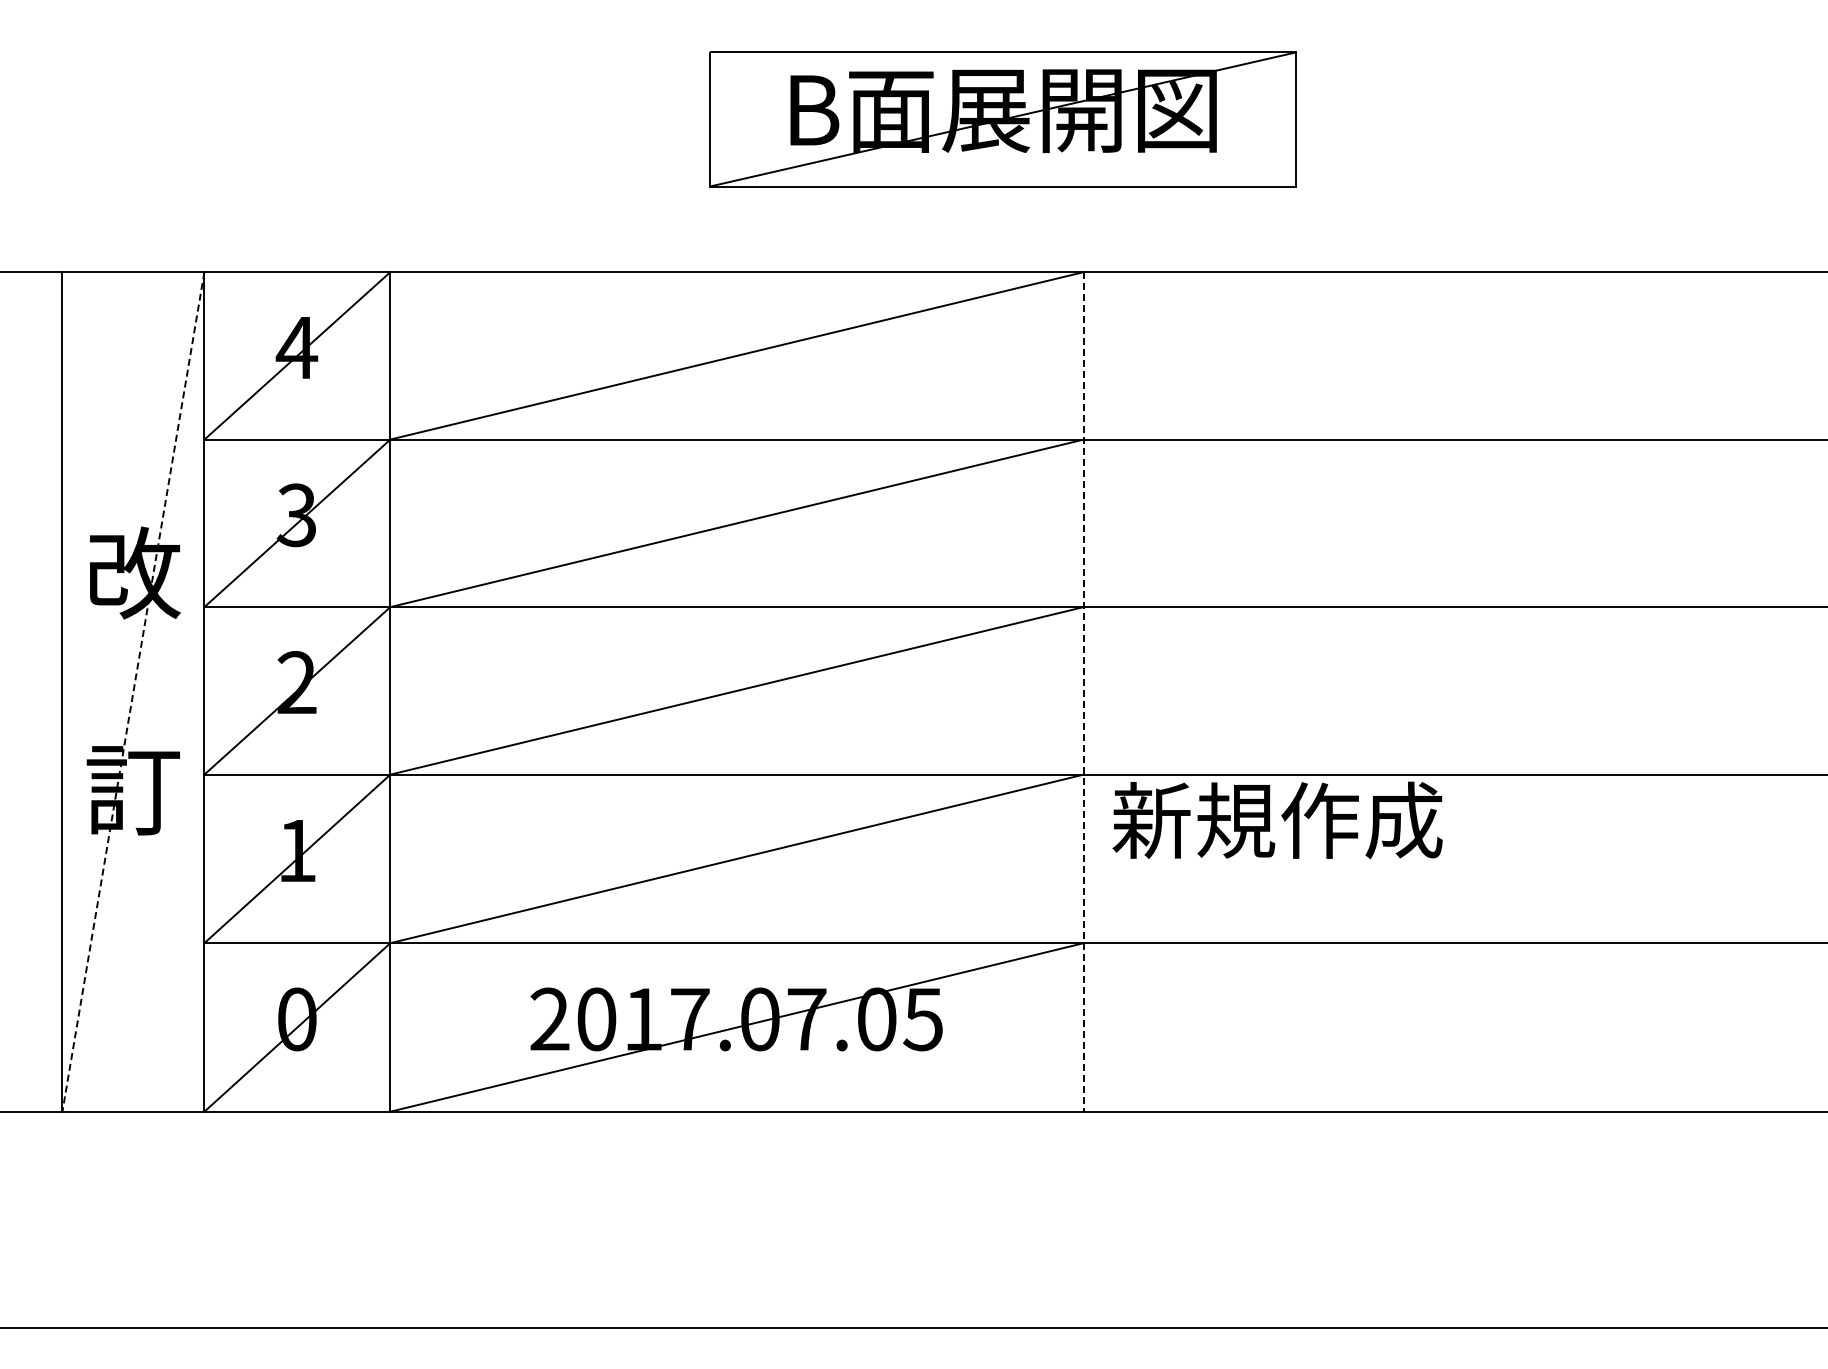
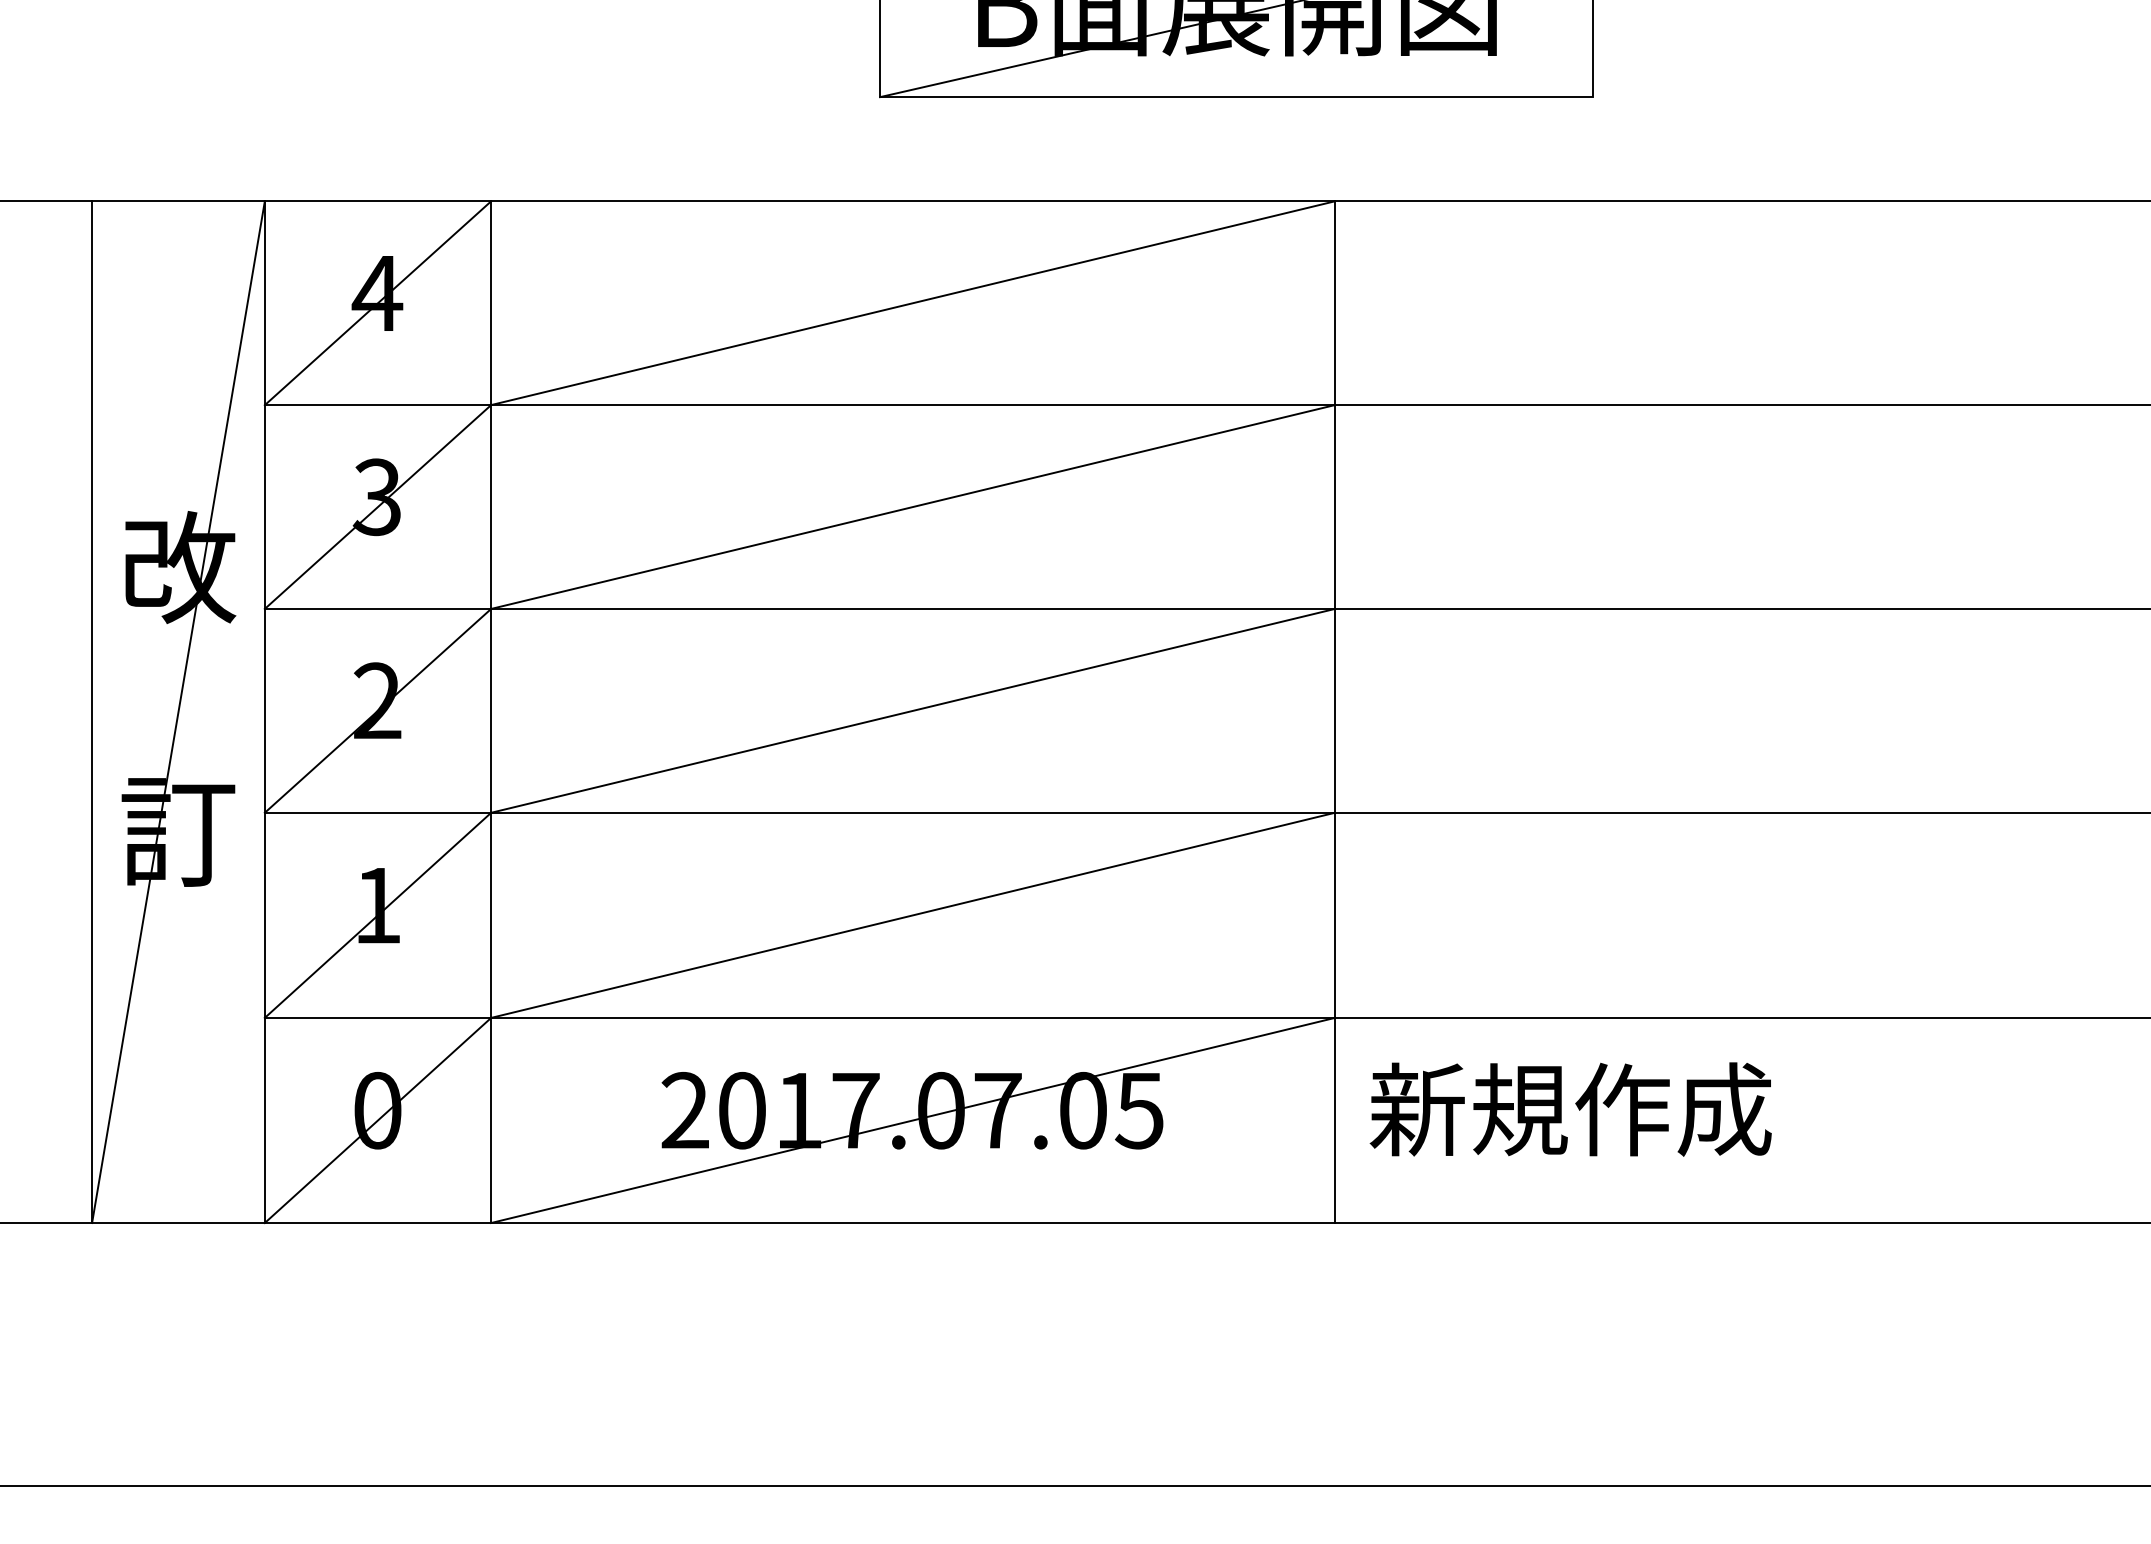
line: (133, 691) -> (178, 711), dashed -> solid
line: (1083, 691) -> (1334, 711), dashed -> solid
text: (1277, 820) -> (1570, 1109), moved

